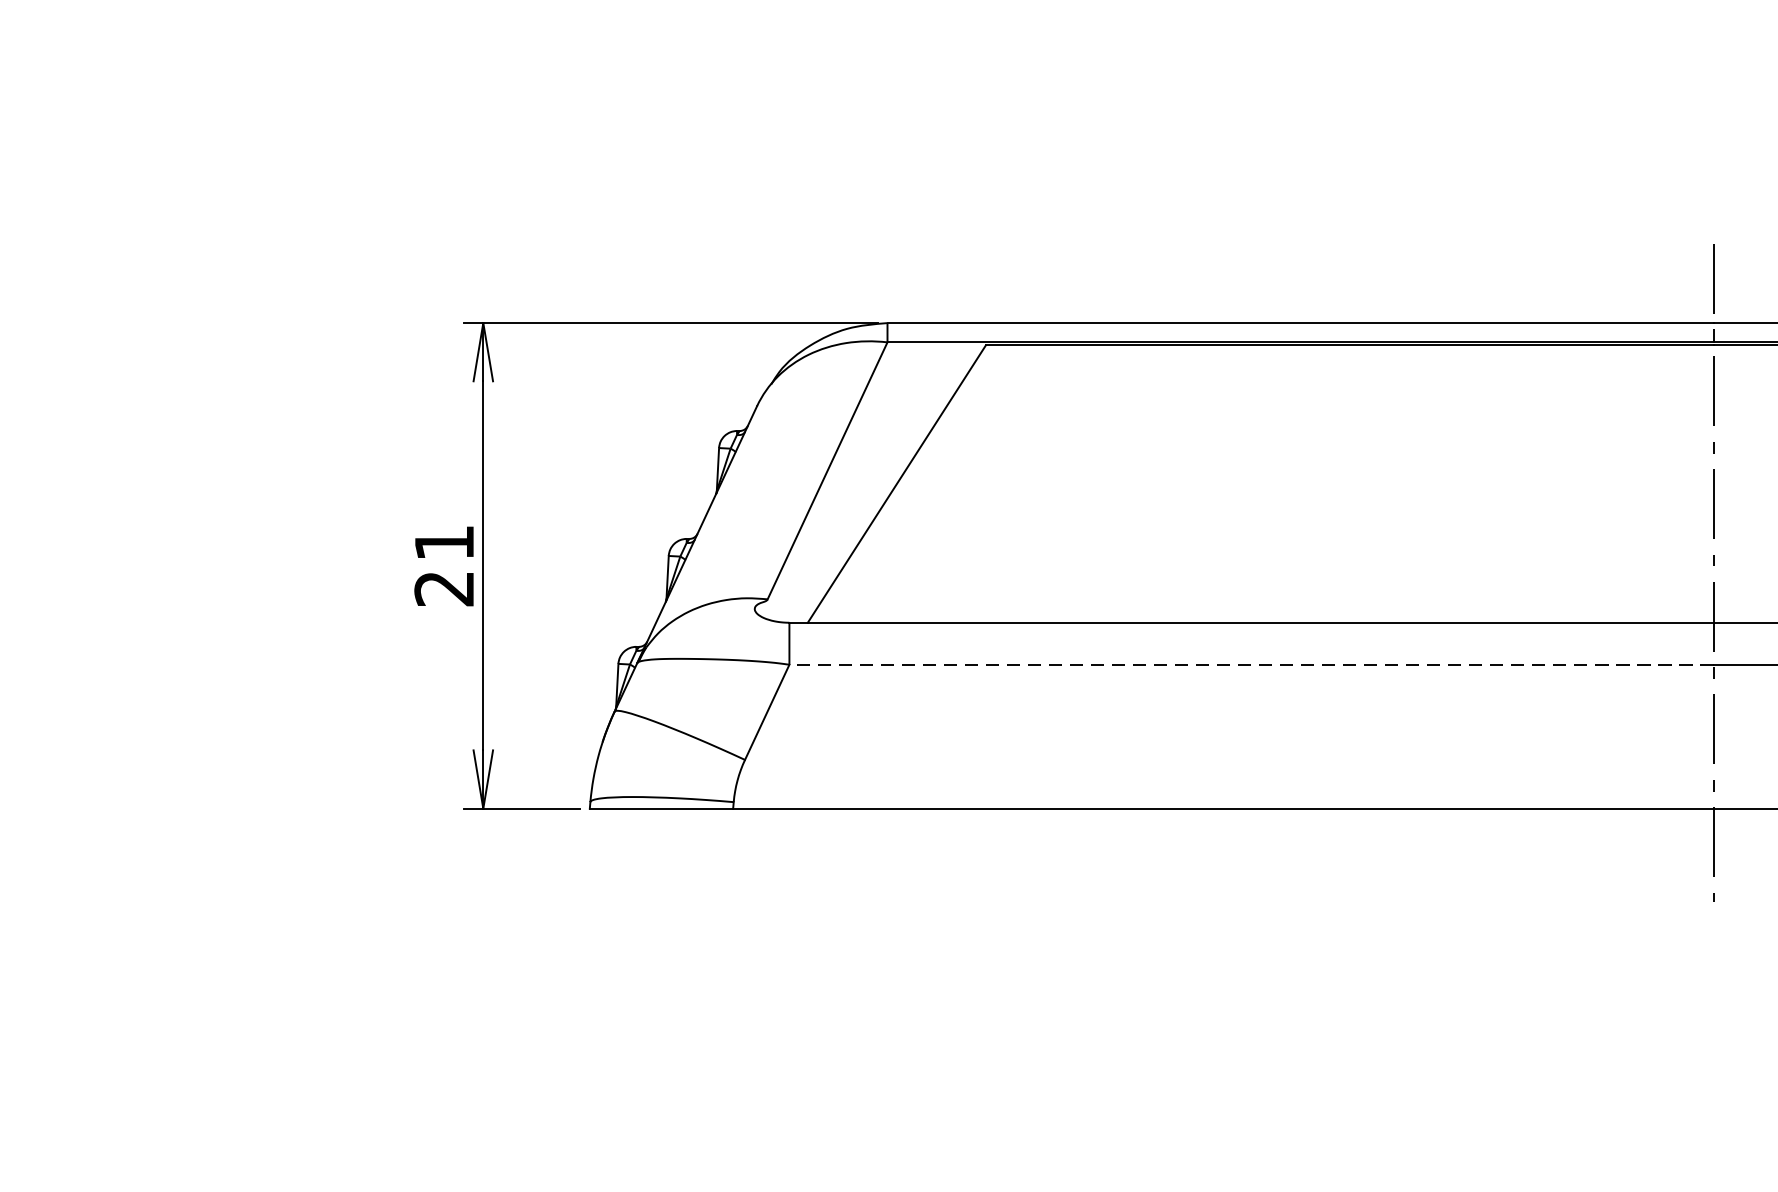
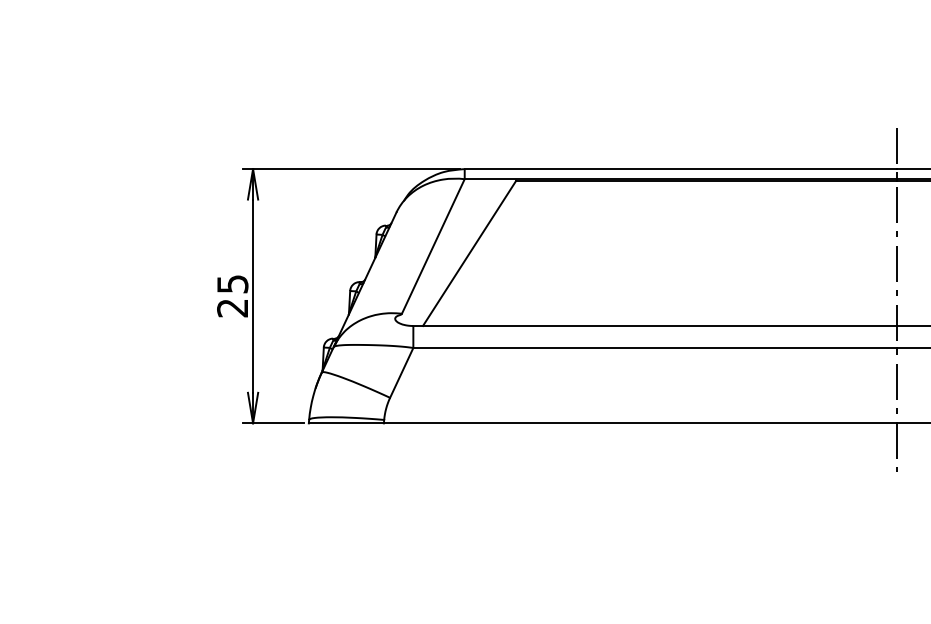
text: (444, 543) -> (232, 284), 21 -> 25
line: (1251, 665) -> (655, 348), dashed -> solid

